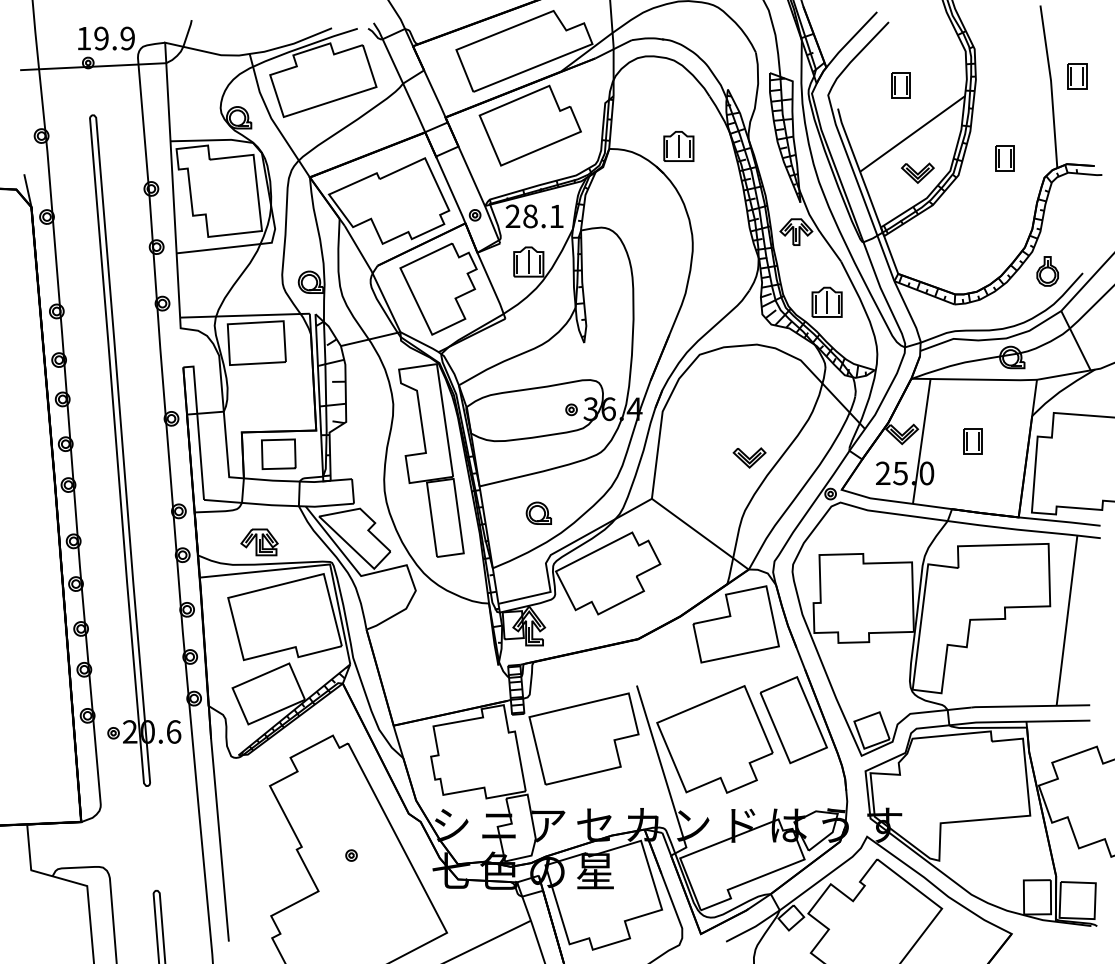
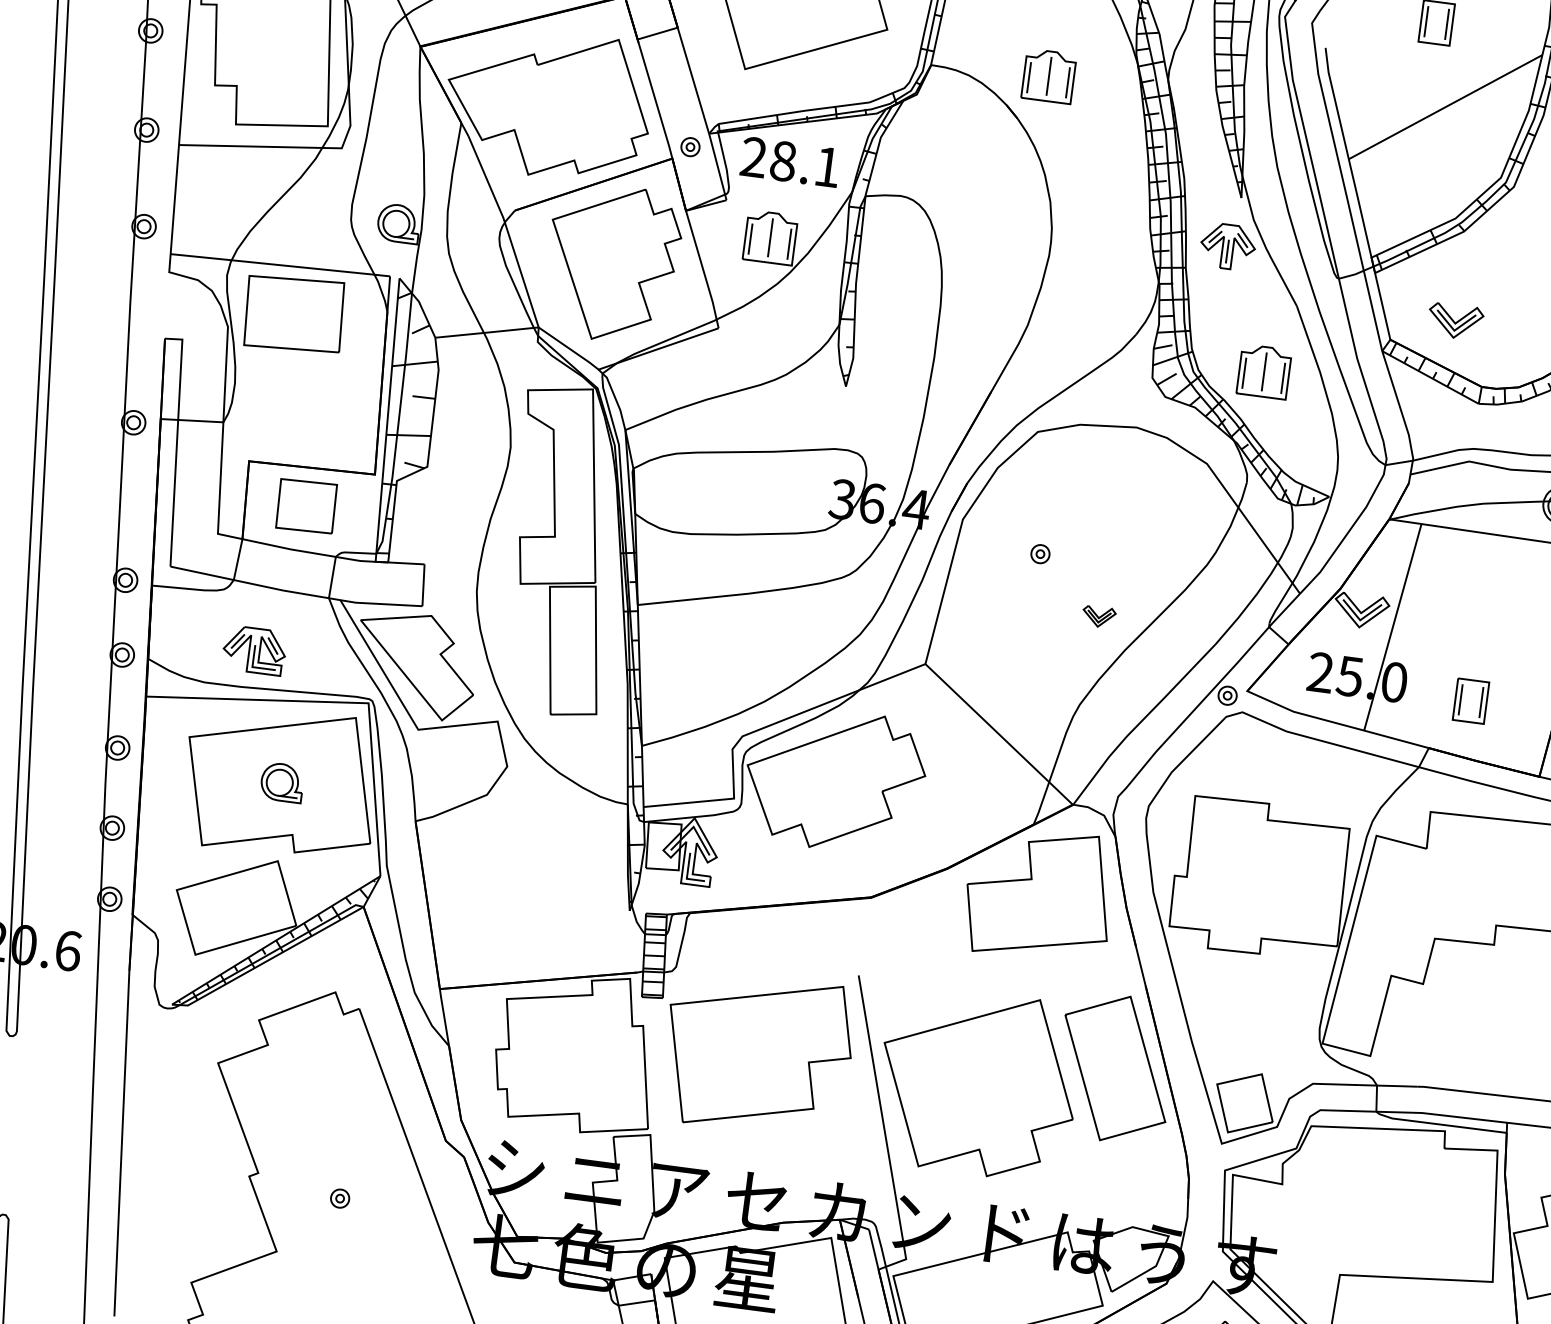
part: (917, 172) -> (1455, 320), moved
part: (571, 409) -> (1040, 553), moved
part: (972, 441) -> (1470, 700), moved
part: (749, 457) -> (1099, 616), size x0.6
part: (538, 512) -> (281, 781), moved

